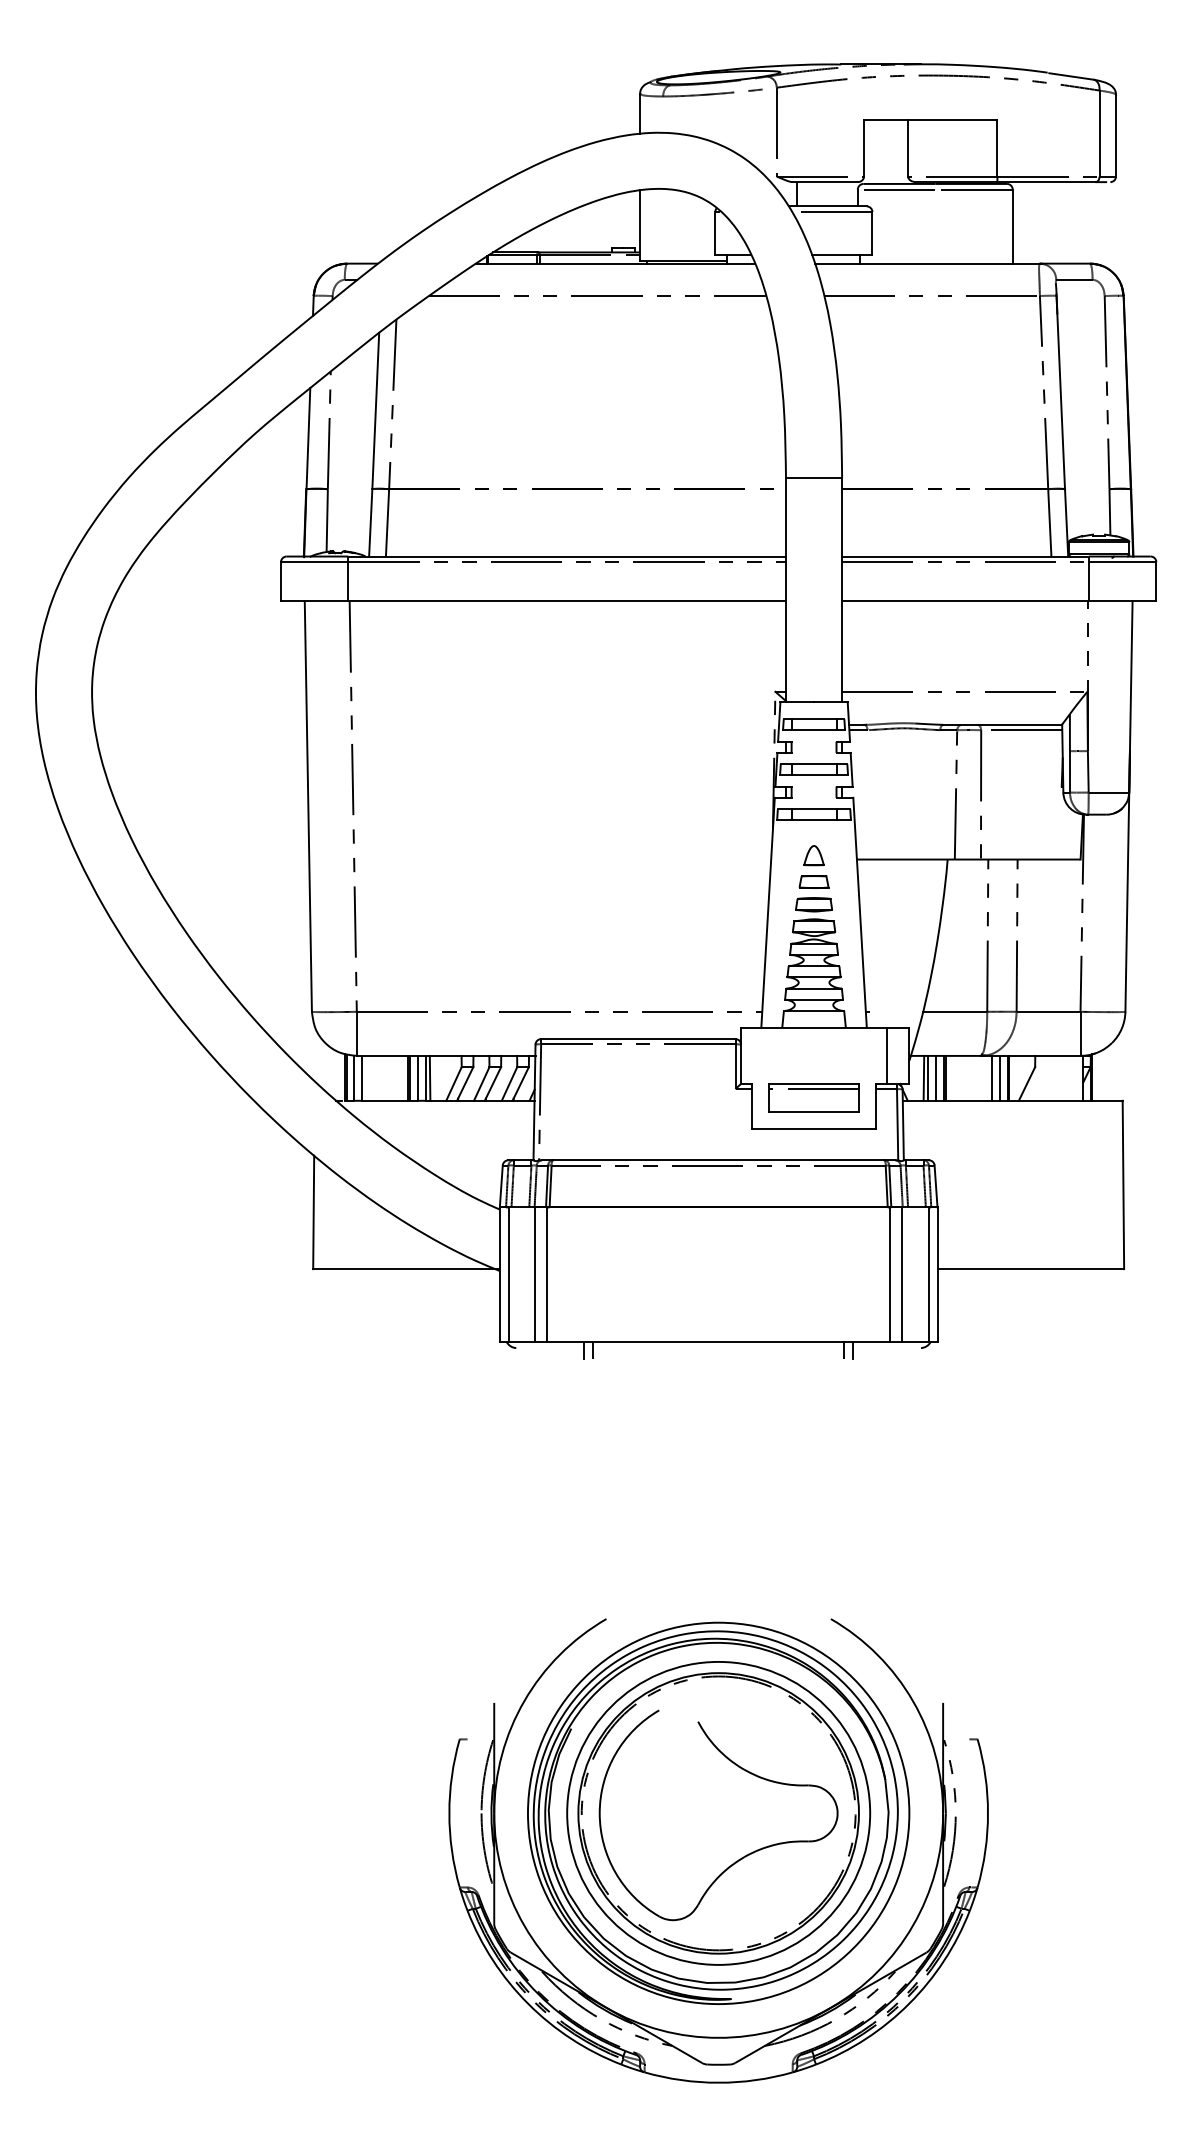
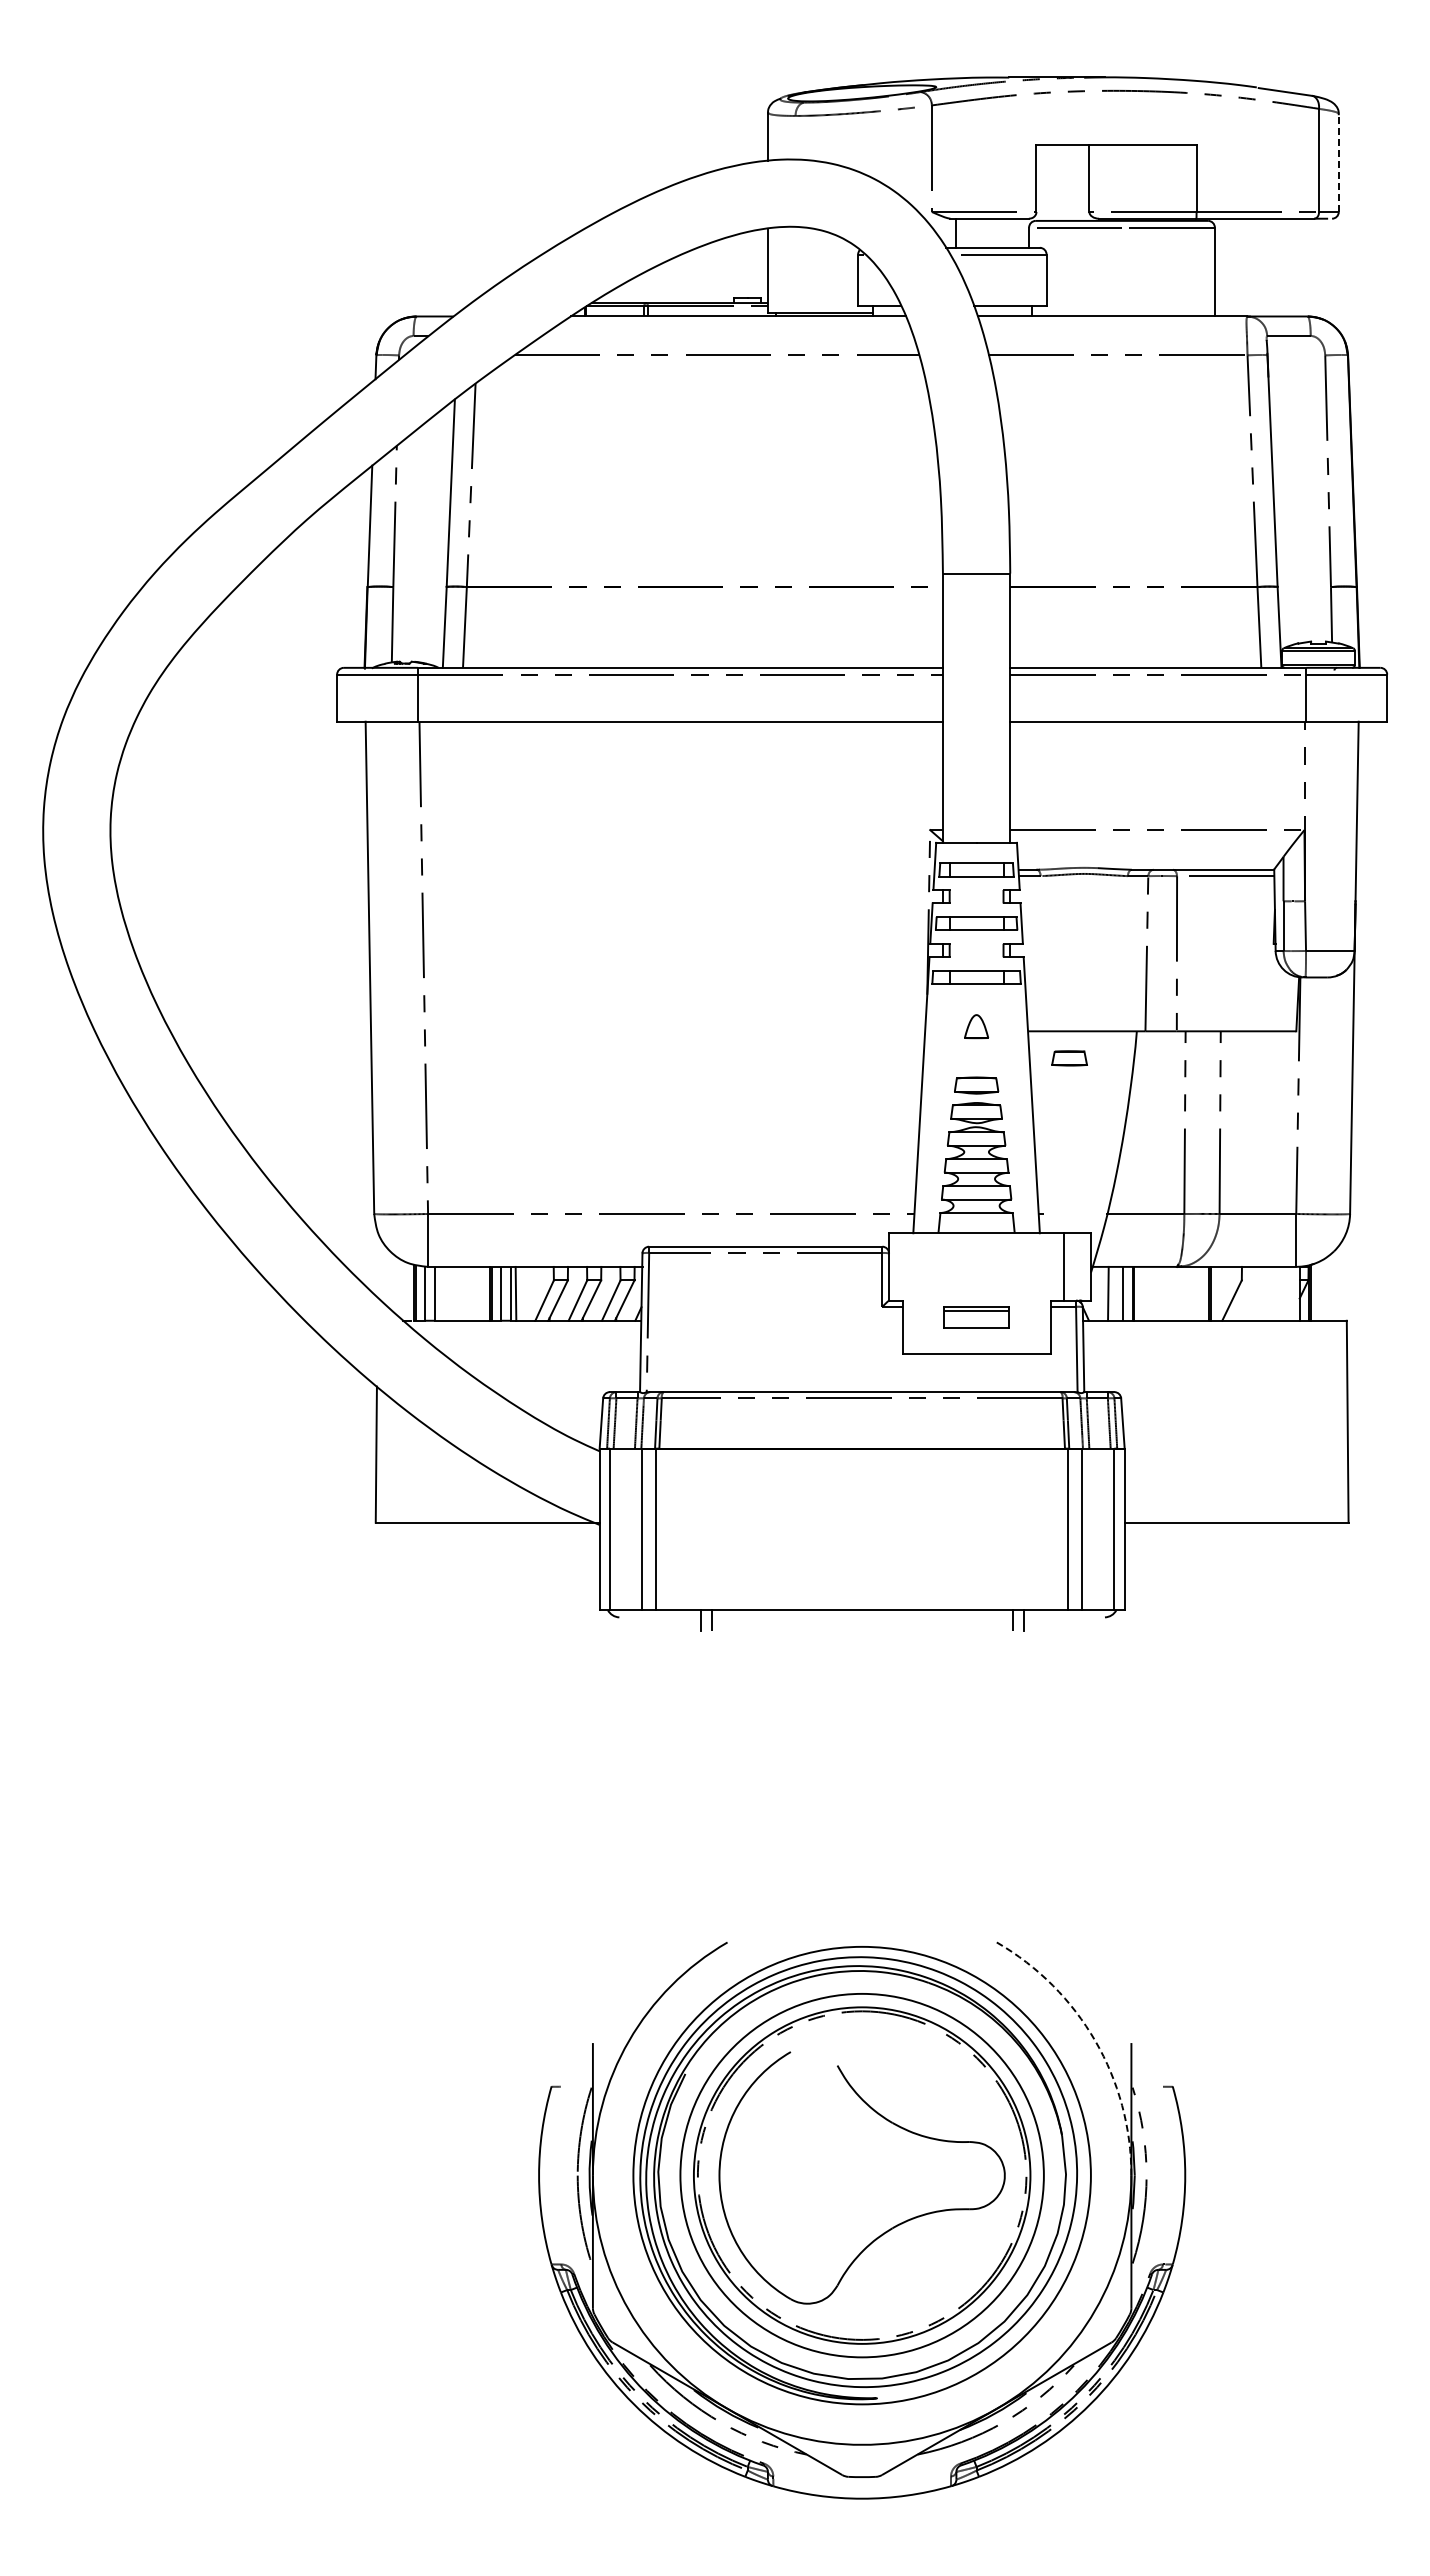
line: (1115, 135) -> (1338, 162), solid -> dashed
part: (813, 882) -> (1069, 1058), moved
line: (928, 1078) -> (1113, 1293), removed
line: (991, 1078) -> (1189, 1293), removed
line: (999, 1078) -> (1199, 1293), removed
part: (813, 1098) -> (976, 1317), size x0.6
arc: (913, 1701) -> (1095, 2041), solid -> dashed

